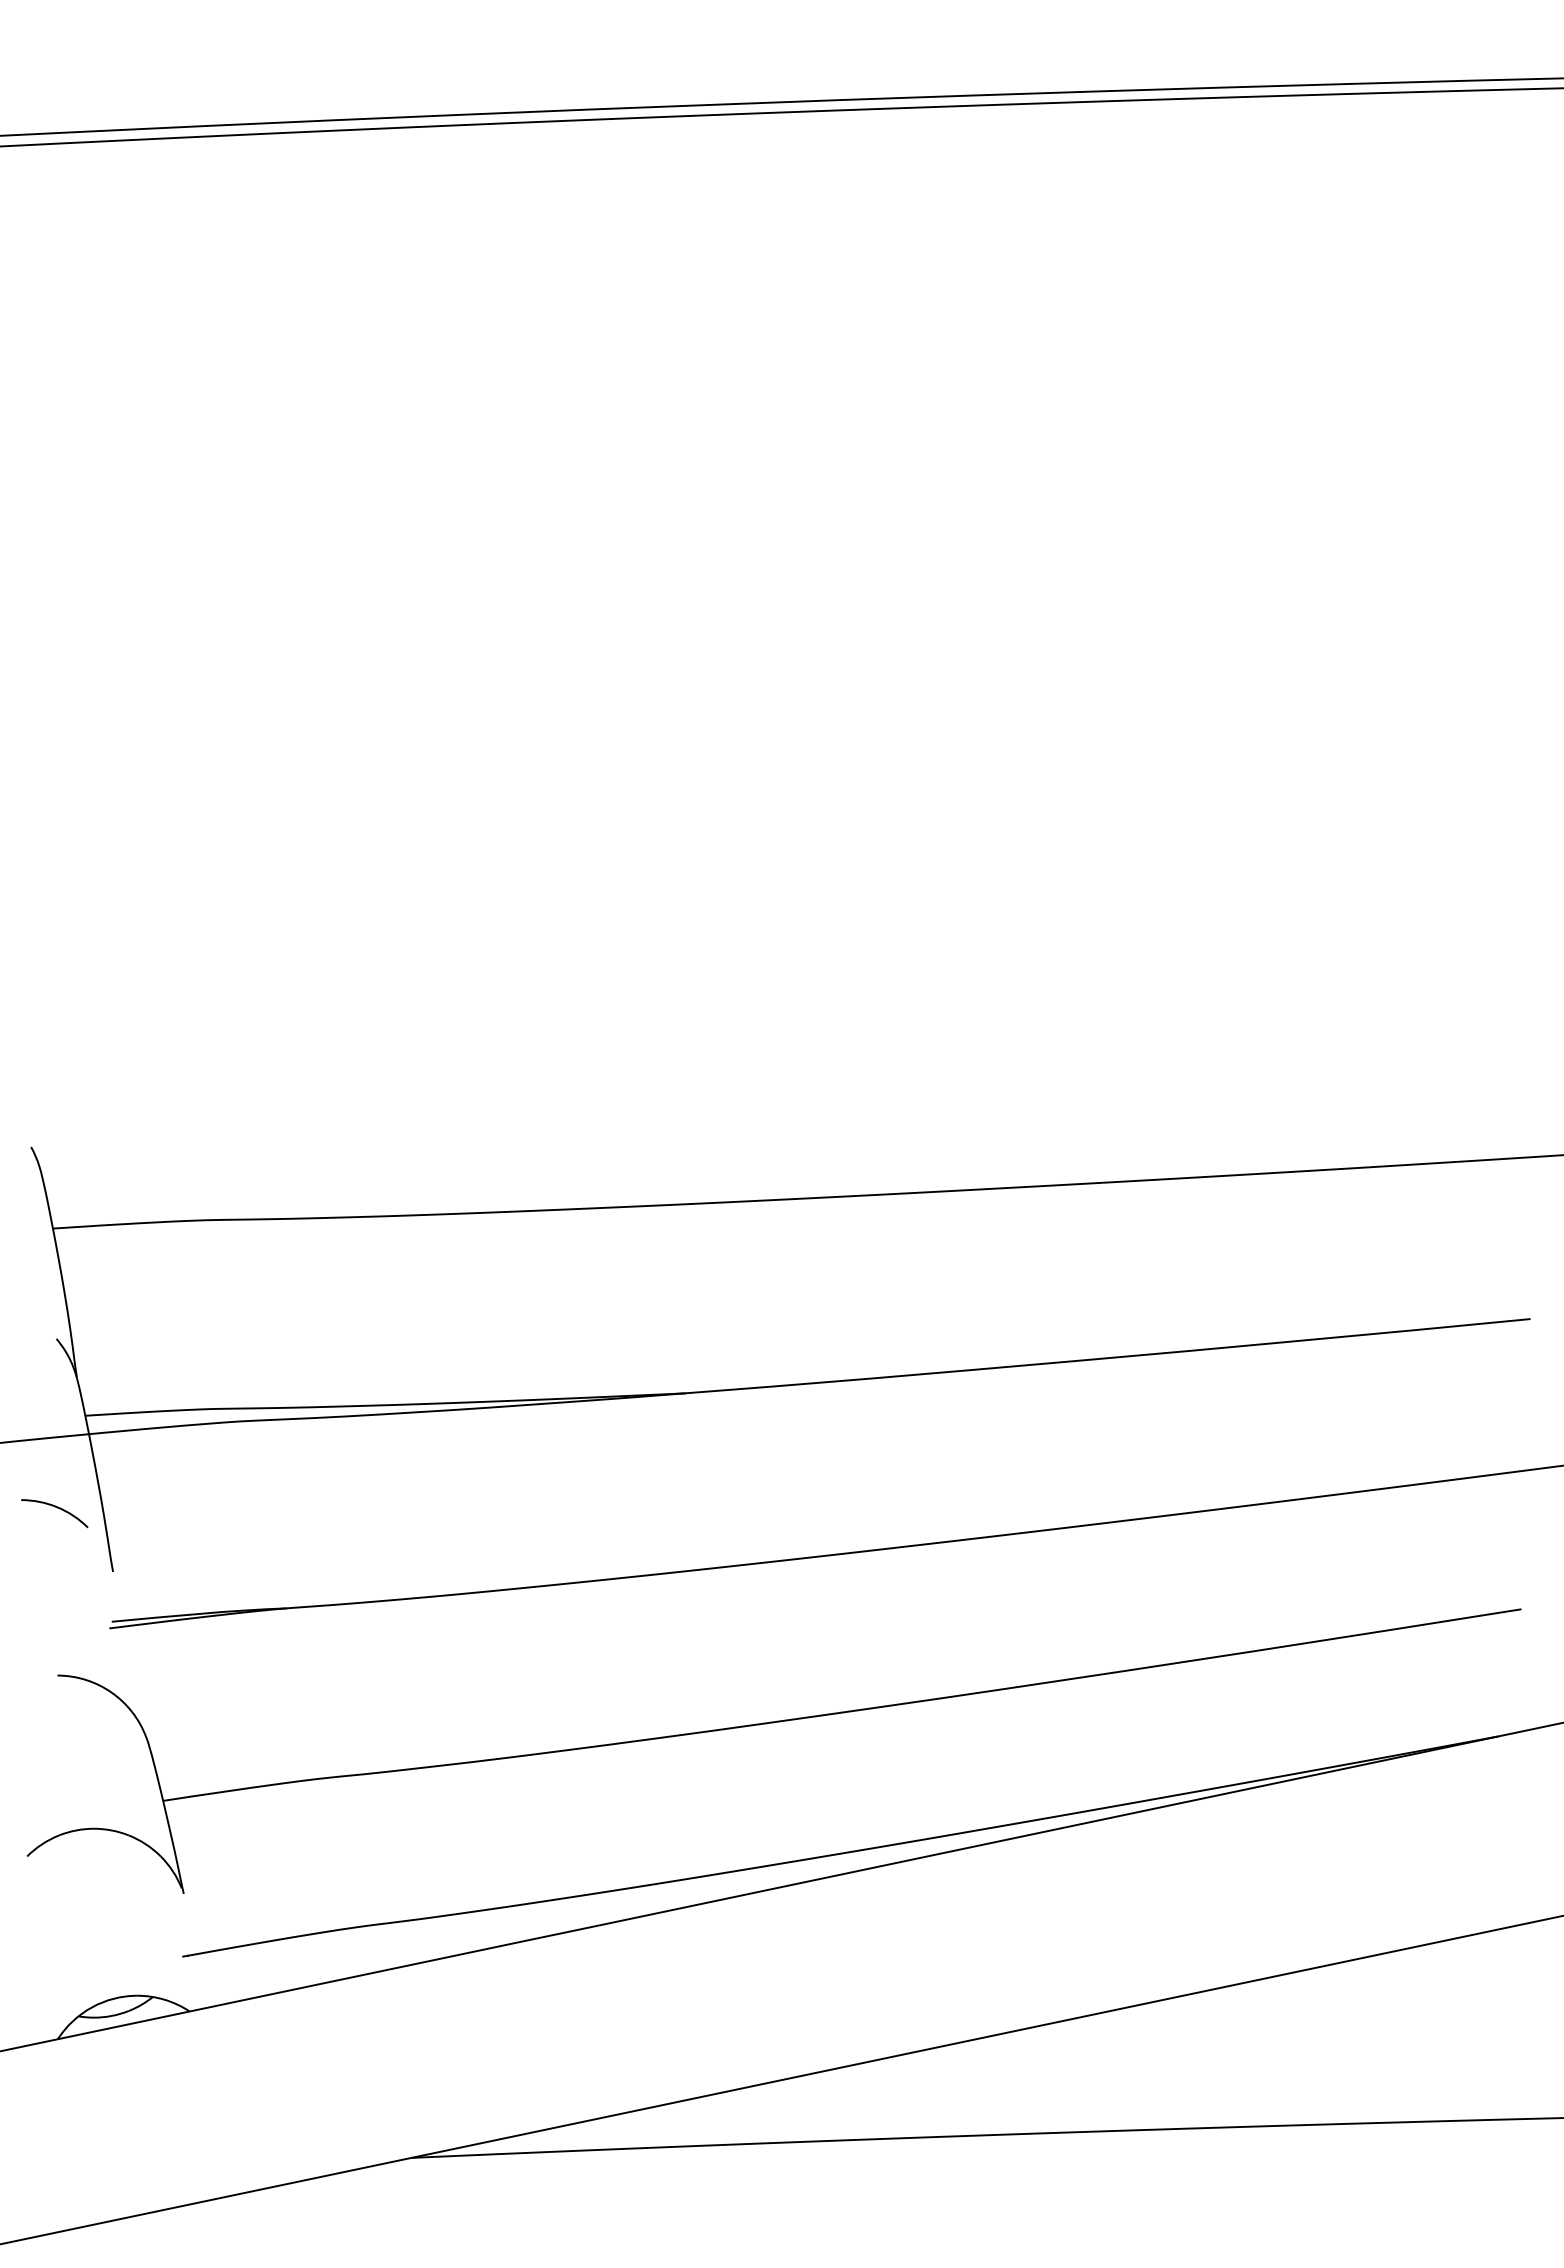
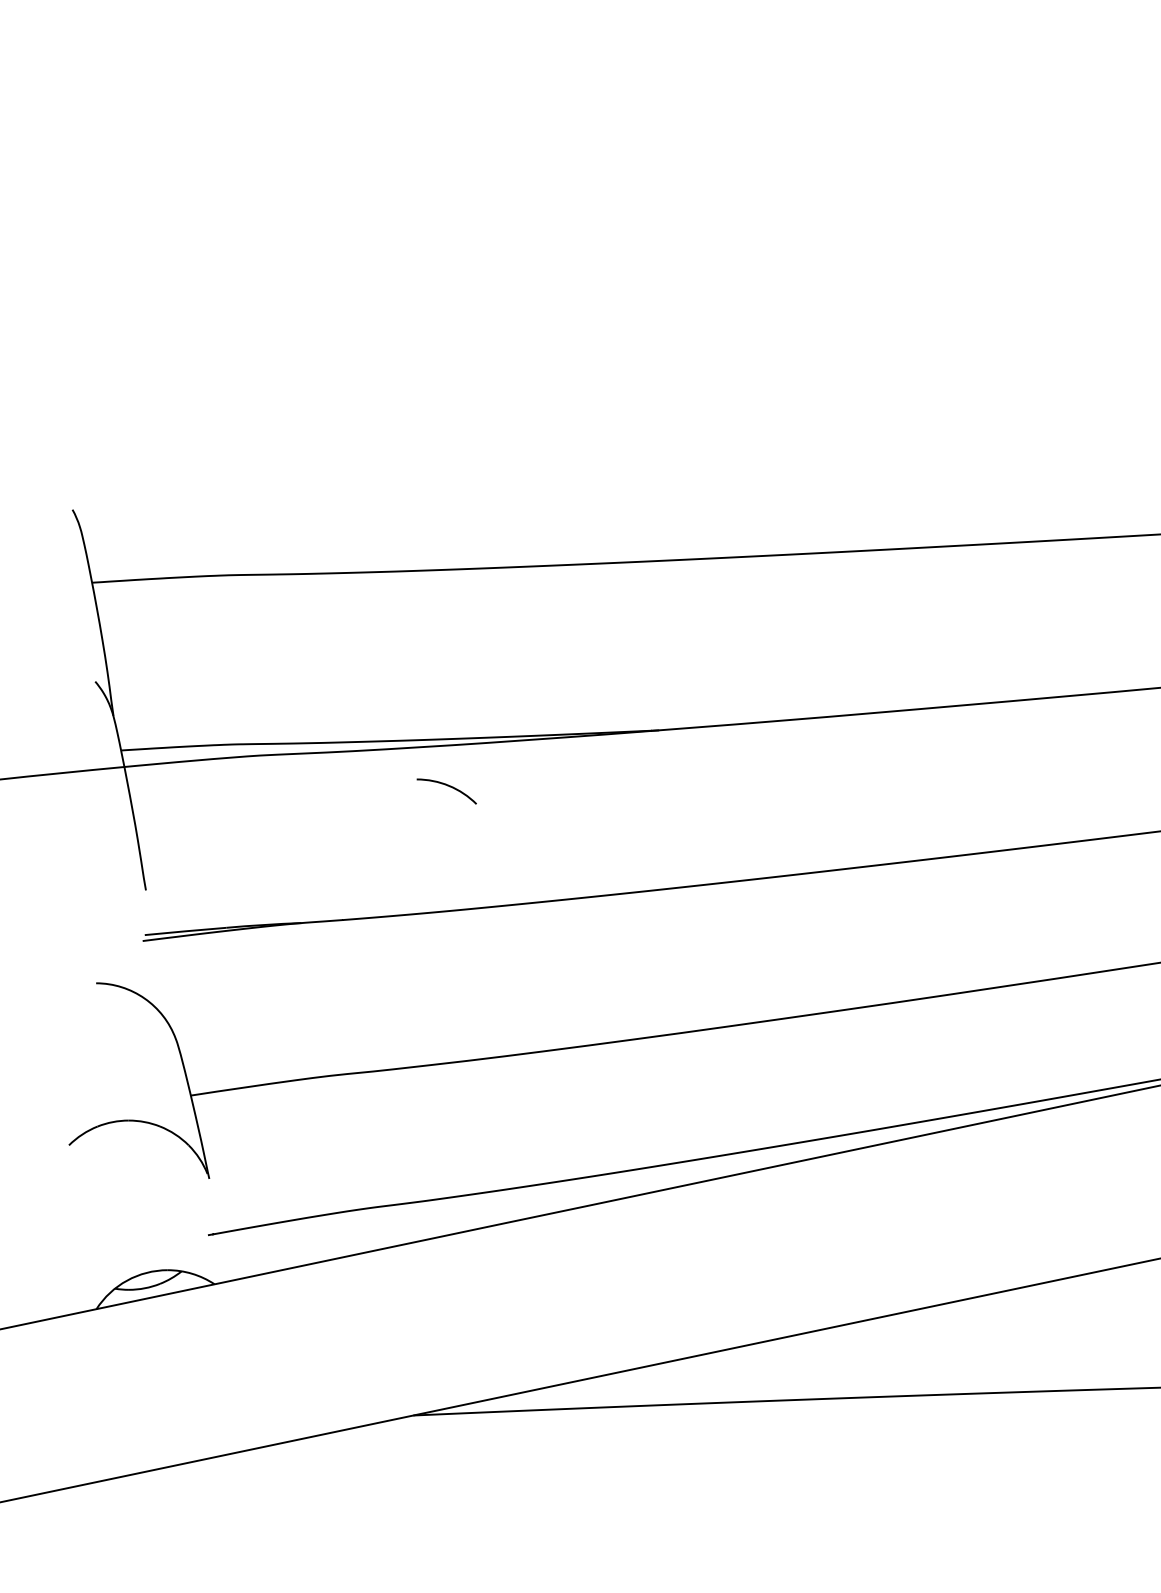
arc: (57, 1508) -> (449, 786), moved

